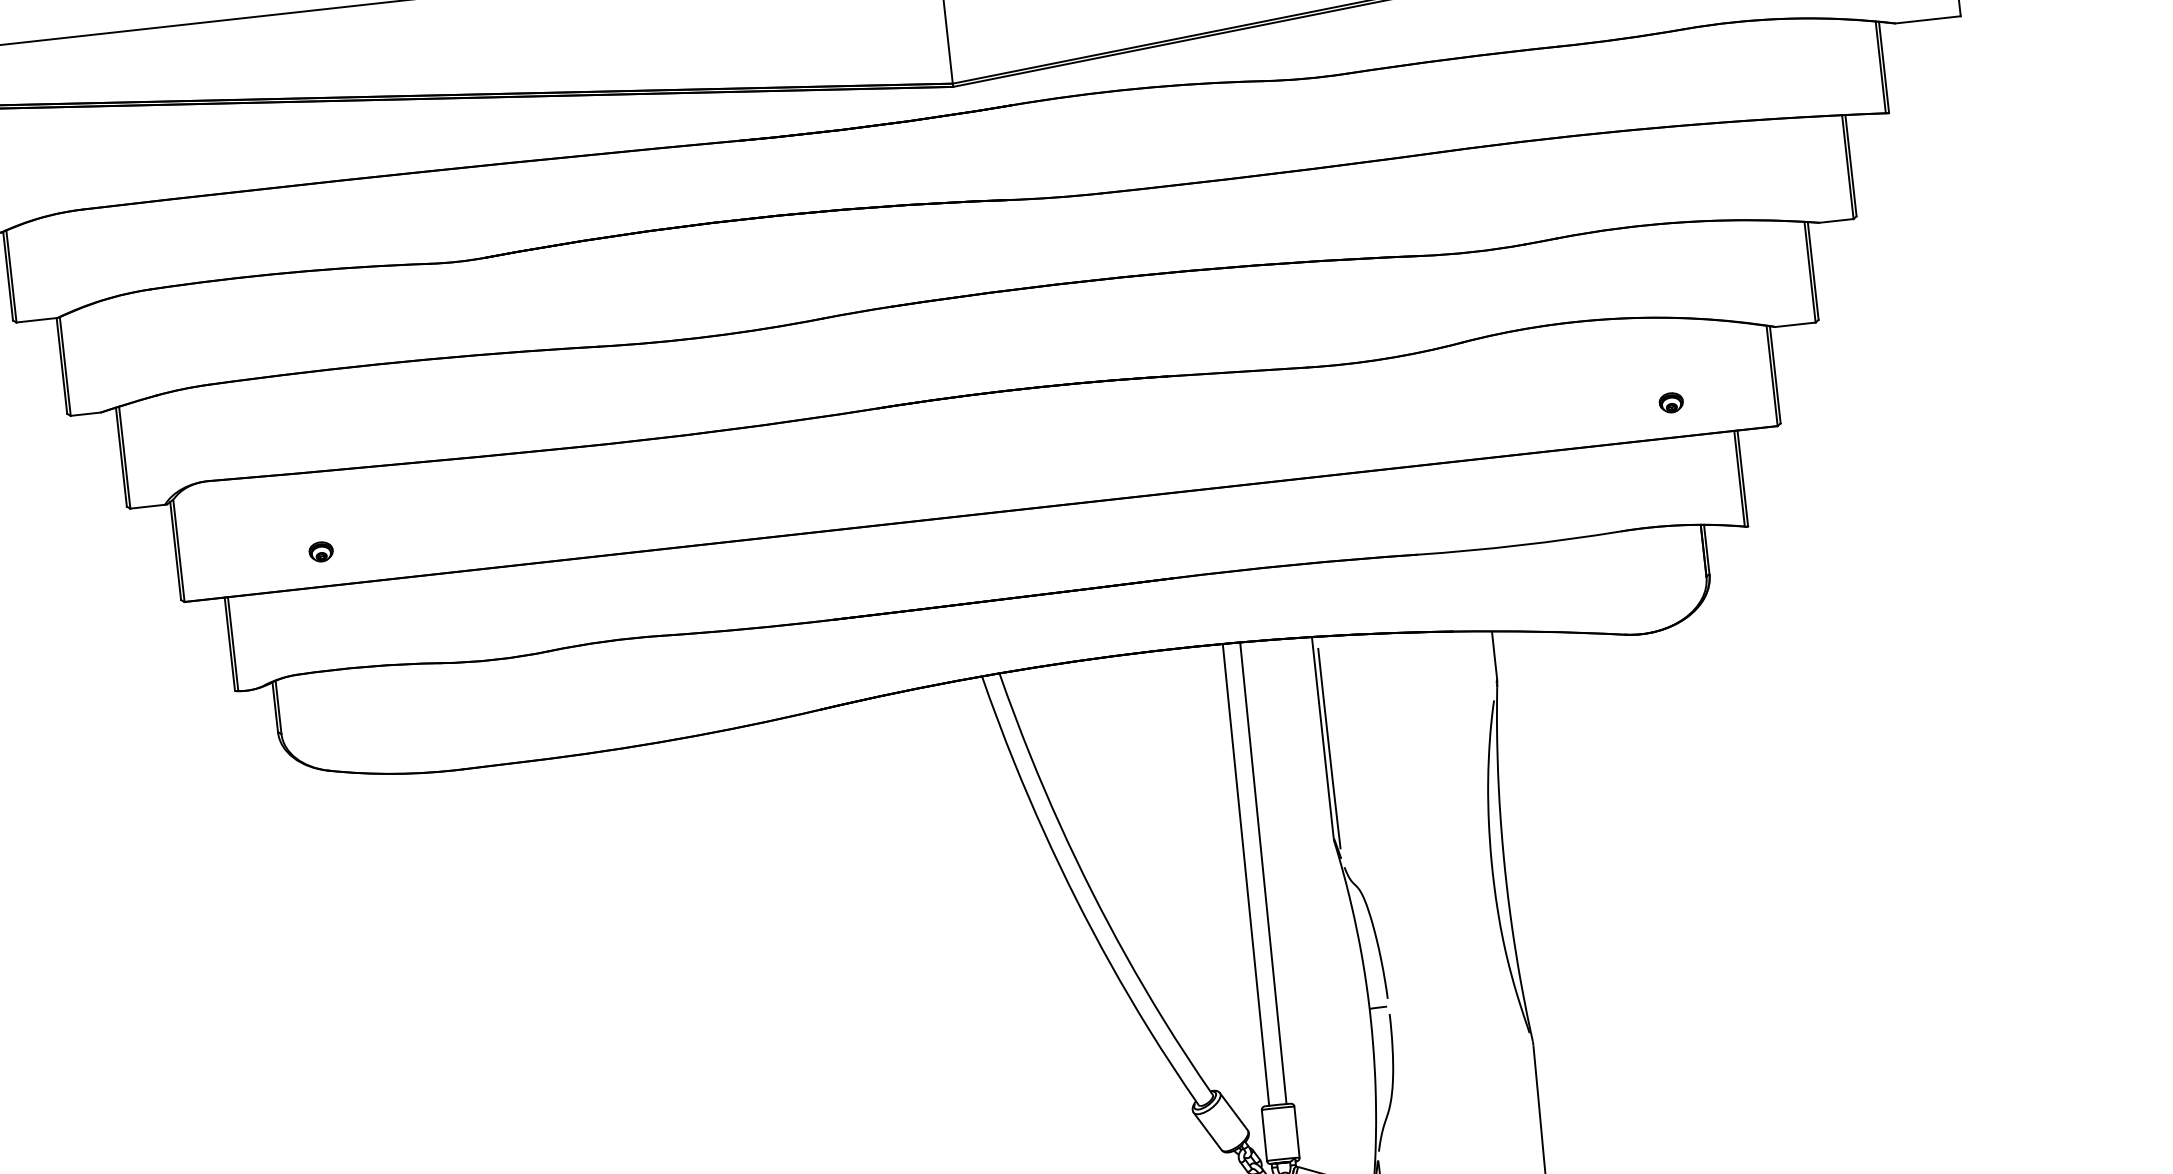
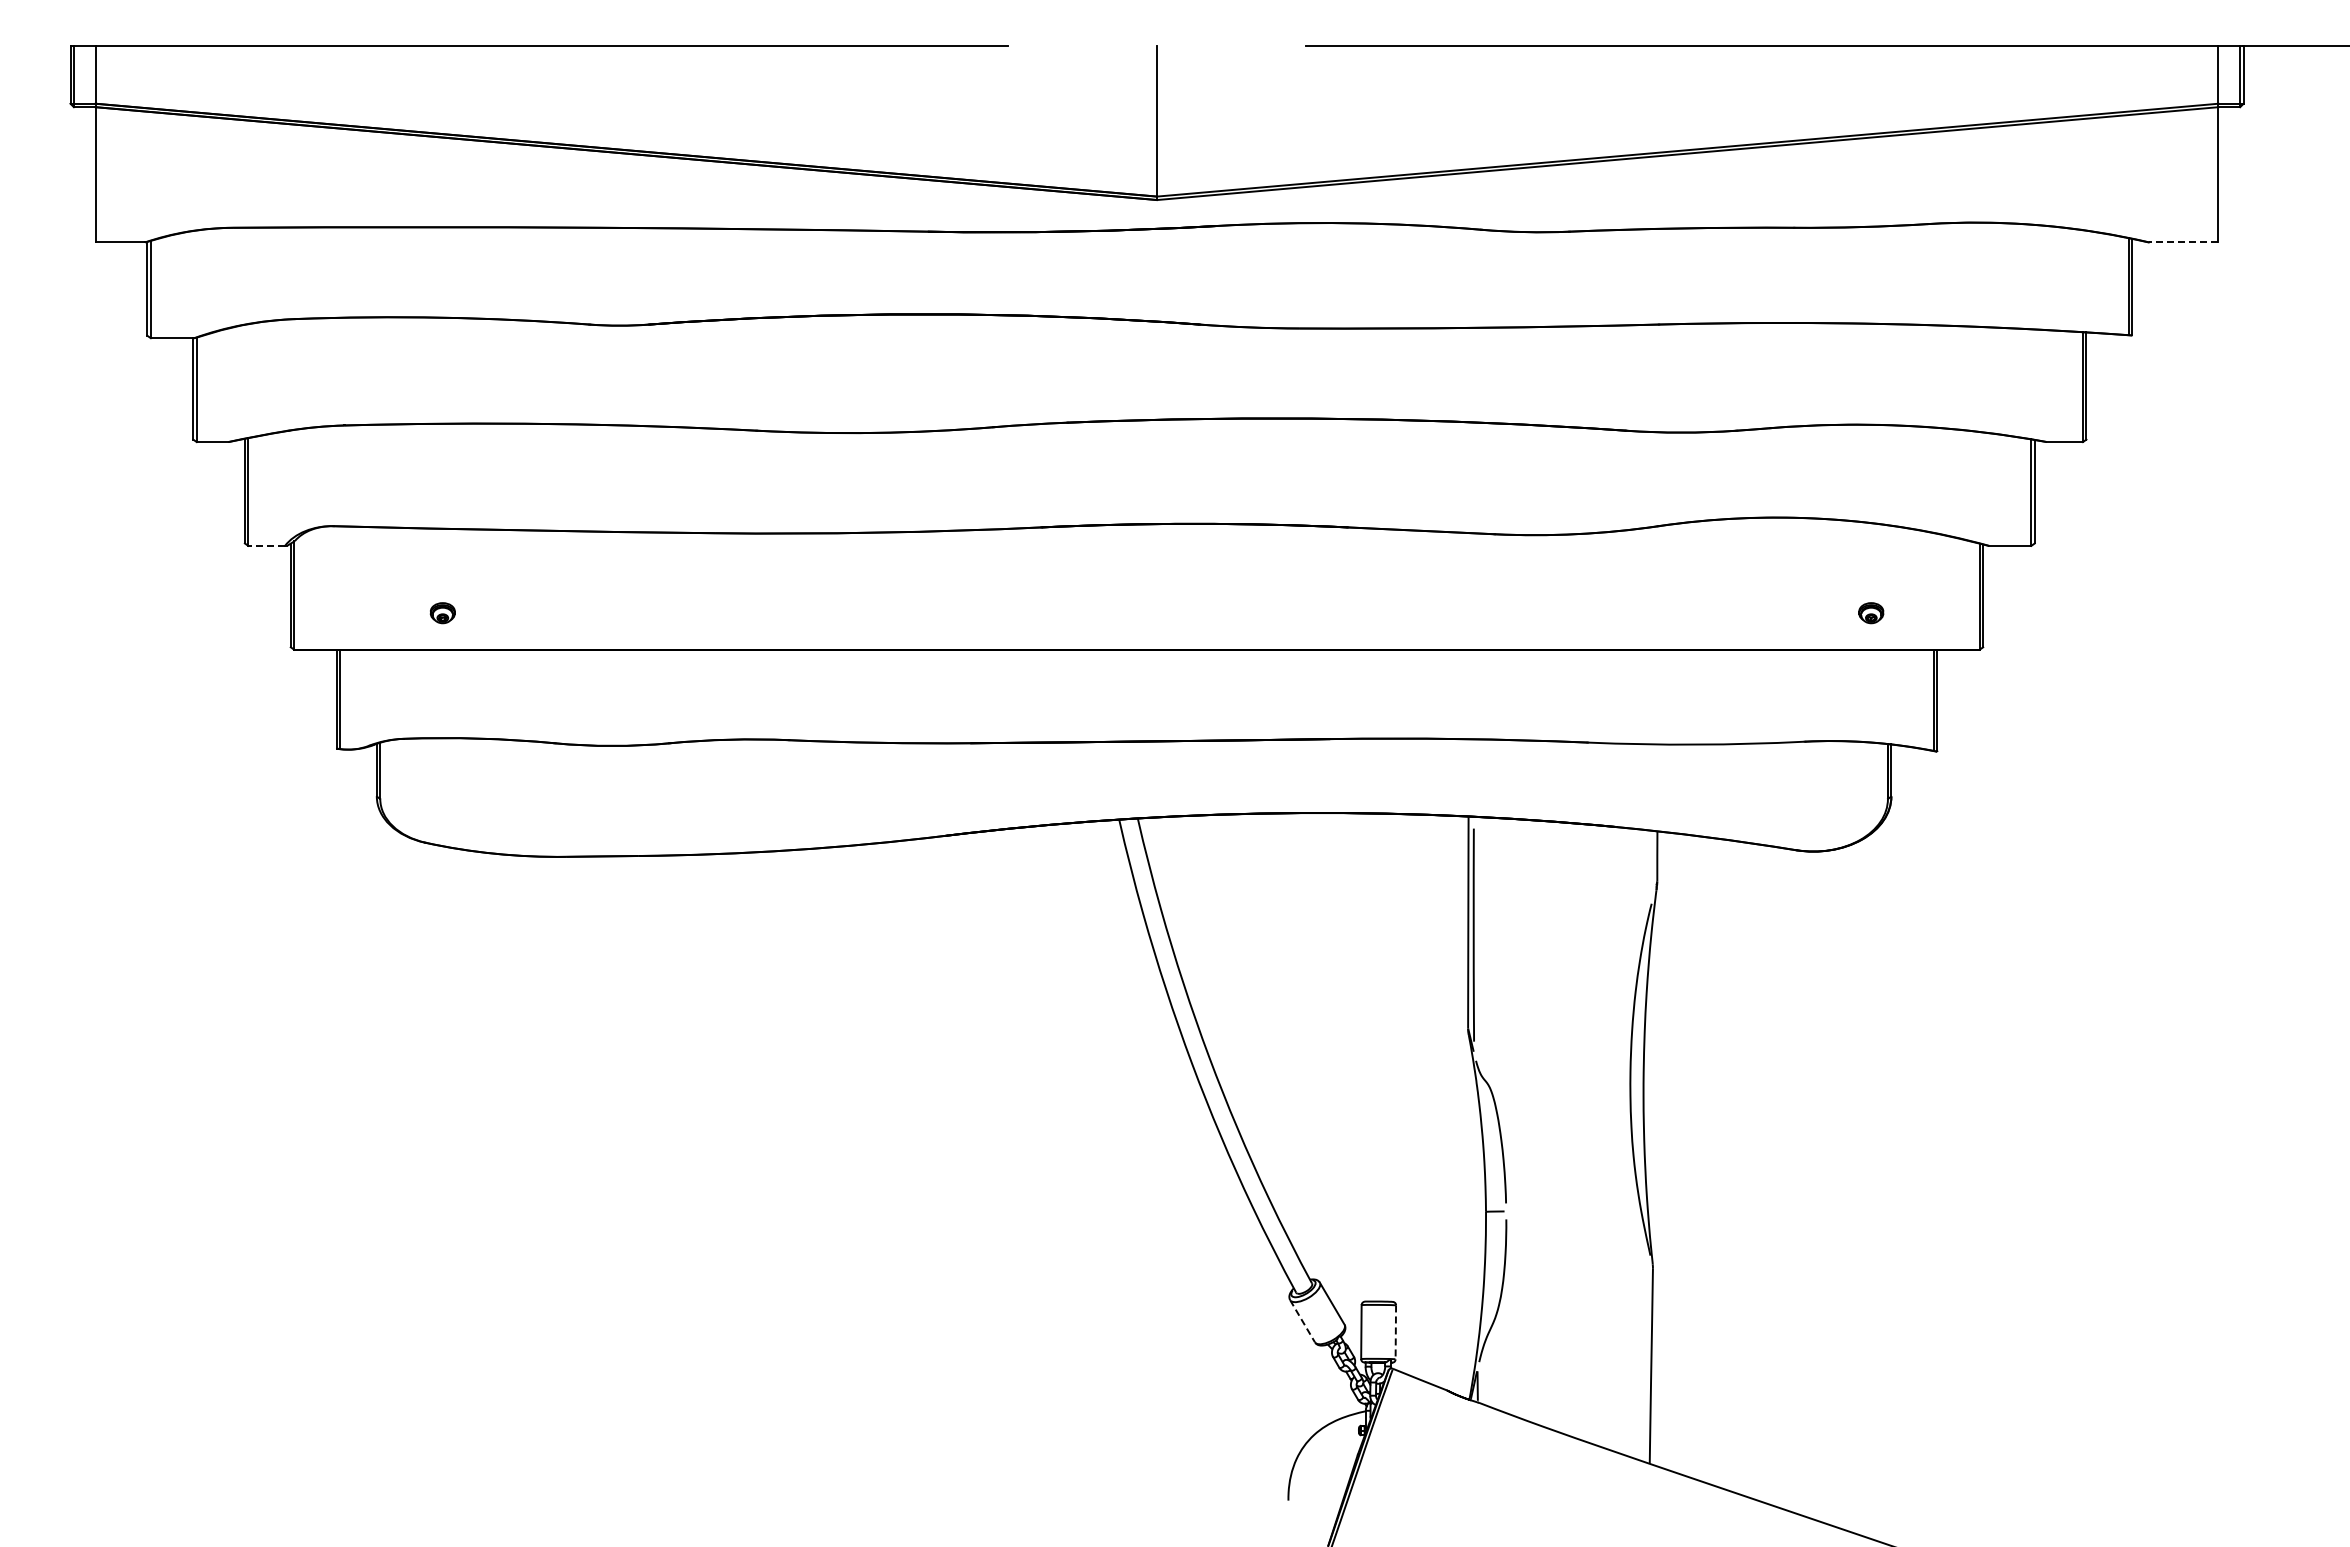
line: (1927, 19) -> (2183, 242), solid -> dashed
line: (147, 506) -> (266, 545), solid -> dashed
line: (1263, 872) -> (1390, 1057), removed
line: (1245, 874) -> (1371, 1057), removed
line: (1207, 1131) -> (1302, 1321), solid -> dashed
line: (1296, 1132) -> (1395, 1332), solid -> dashed

